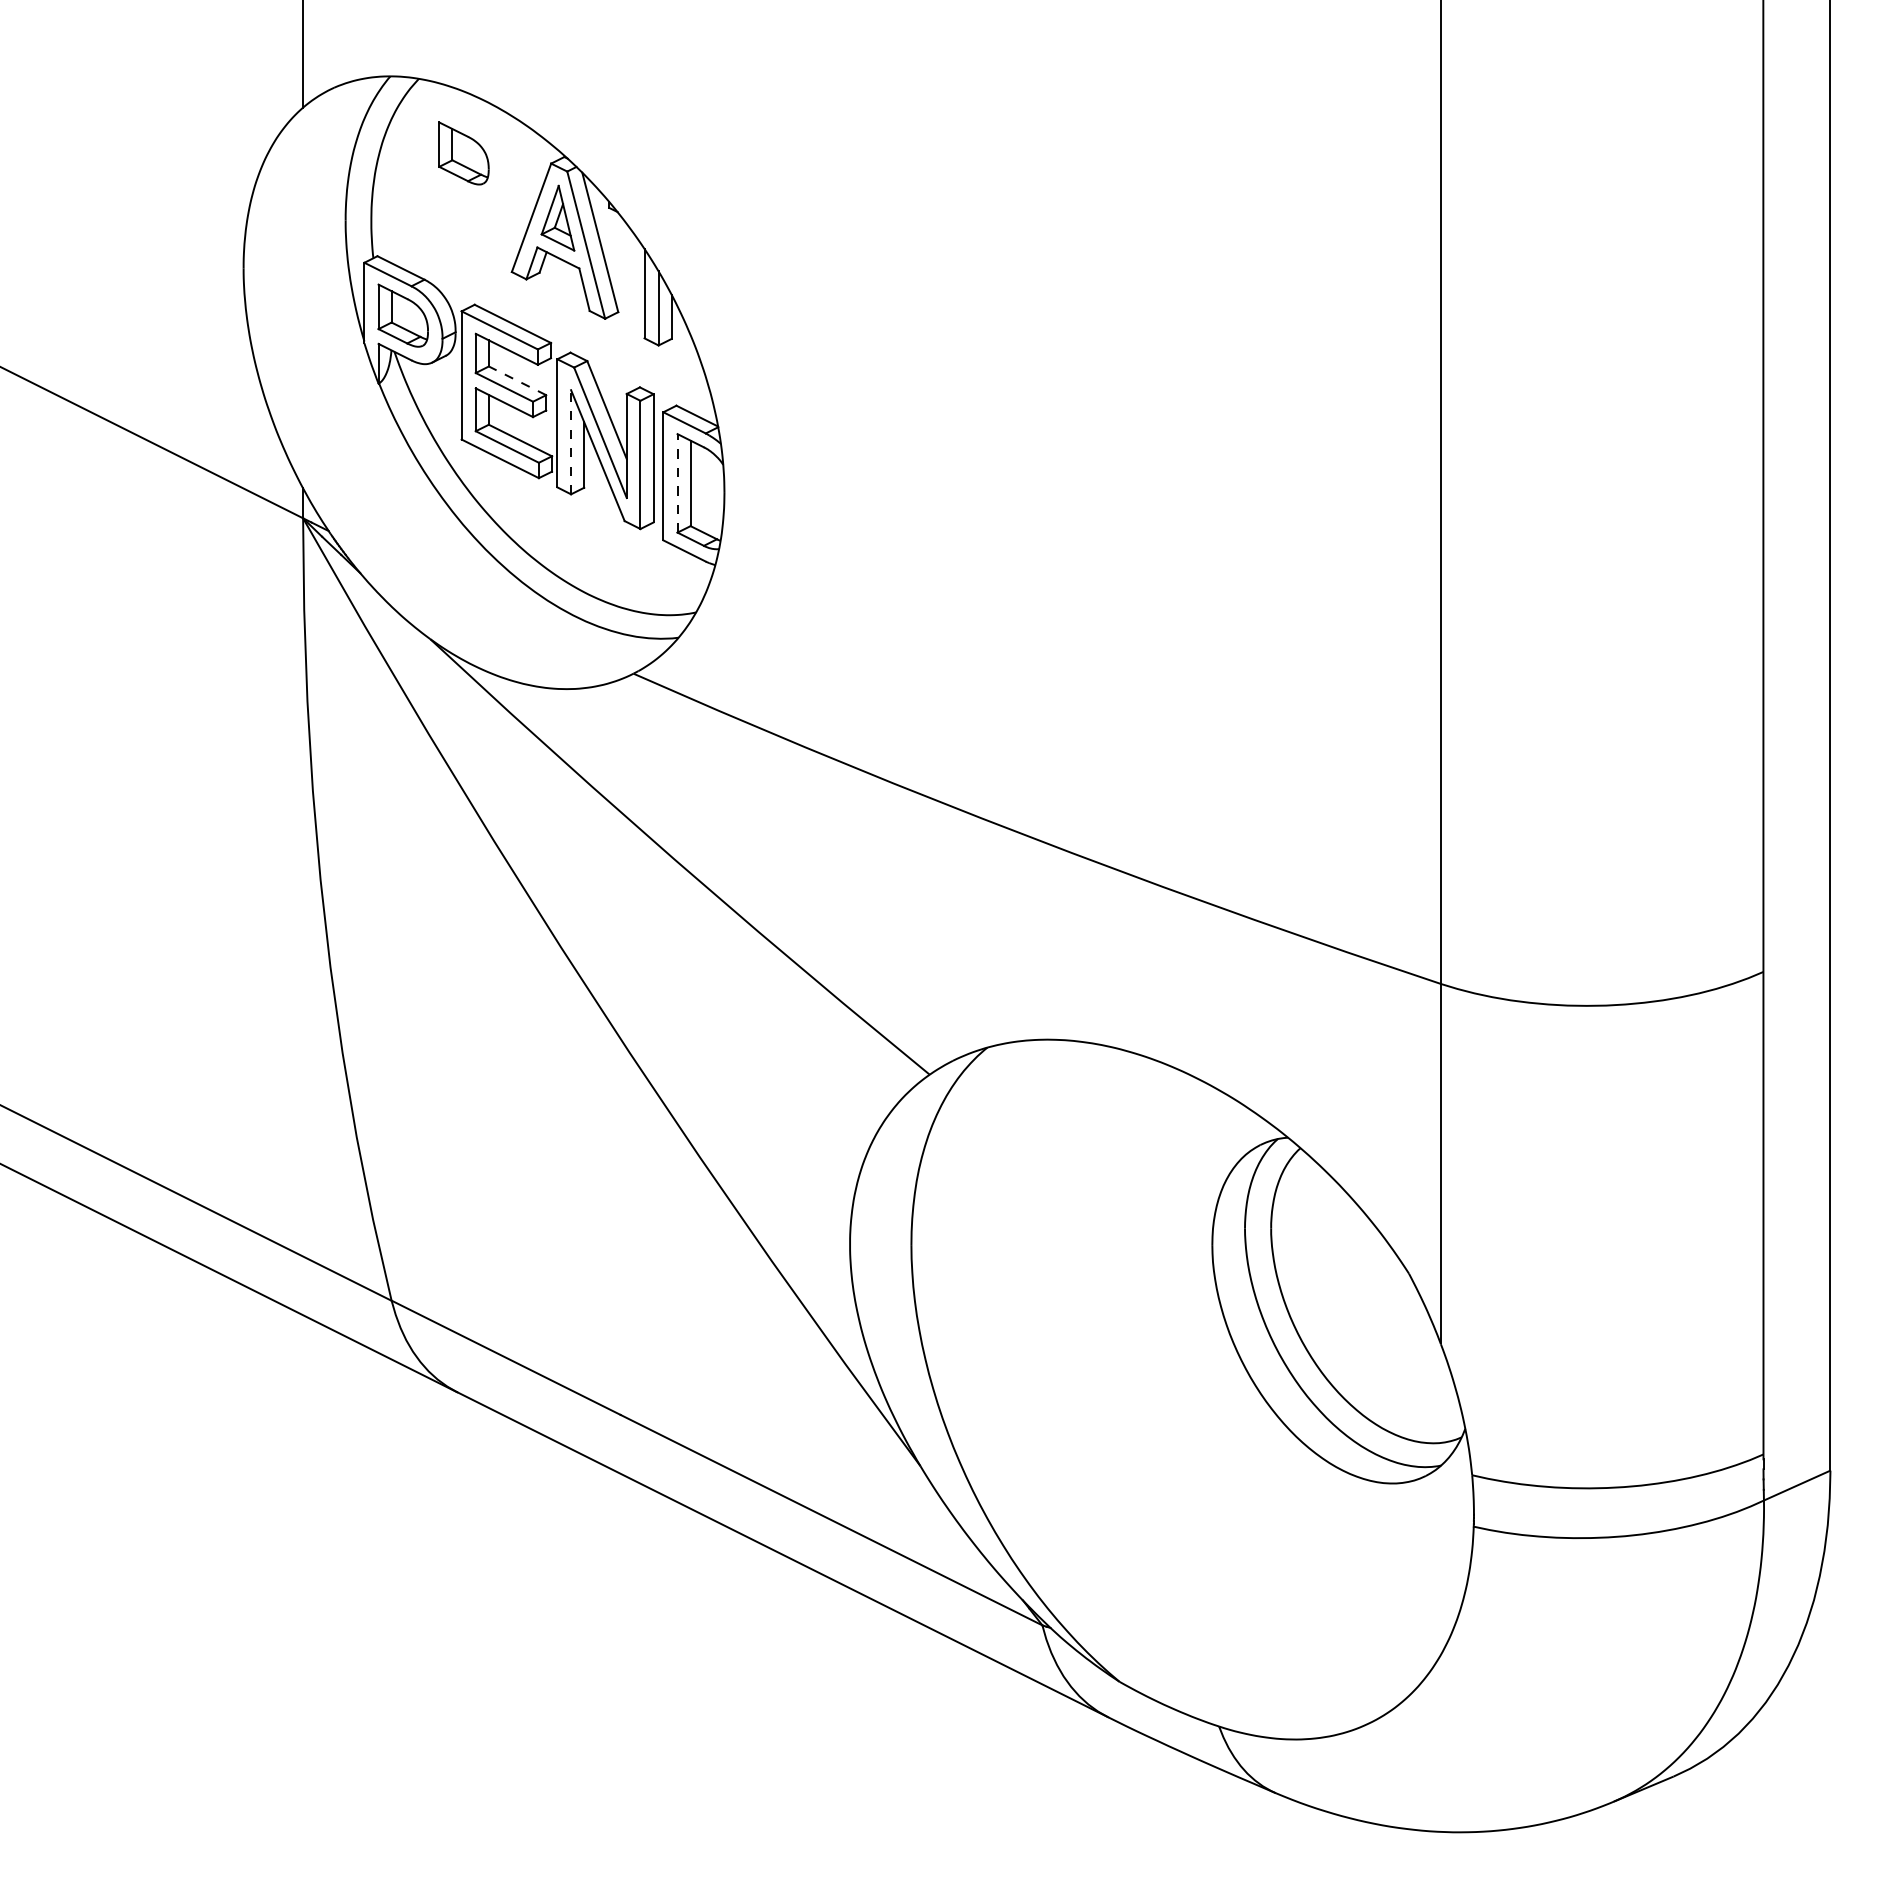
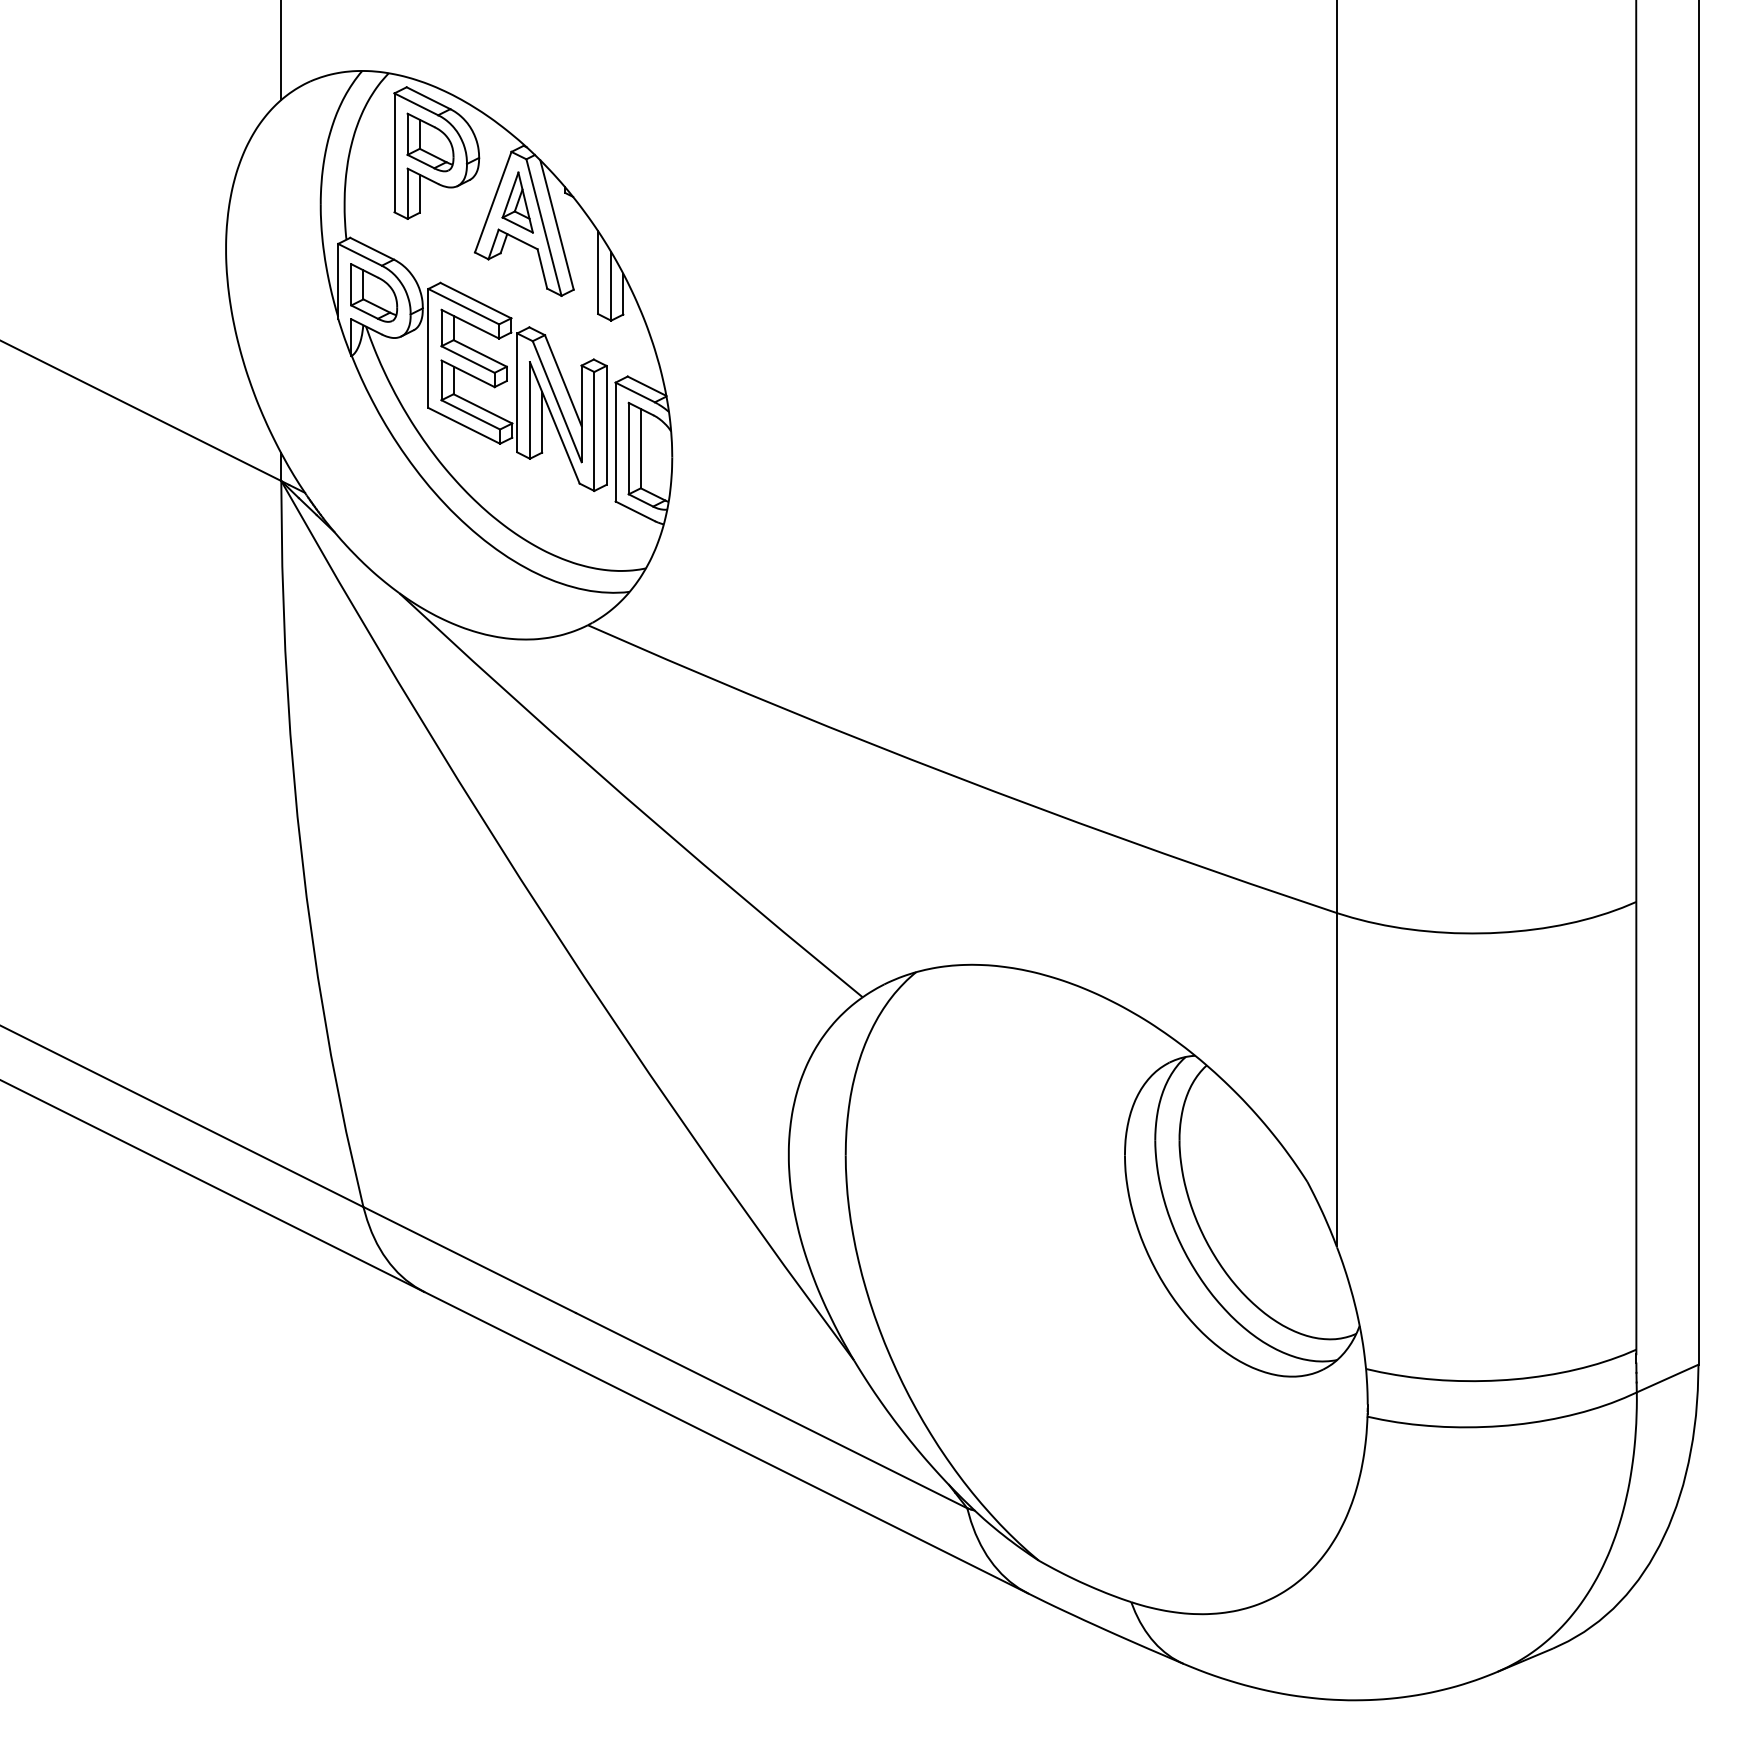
part: (470, 164) -> (436, 152), added
line: (517, 380) -> (480, 353), dashed -> solid
line: (571, 441) -> (530, 409), dashed -> solid
line: (677, 482) -> (628, 447), dashed -> solid

